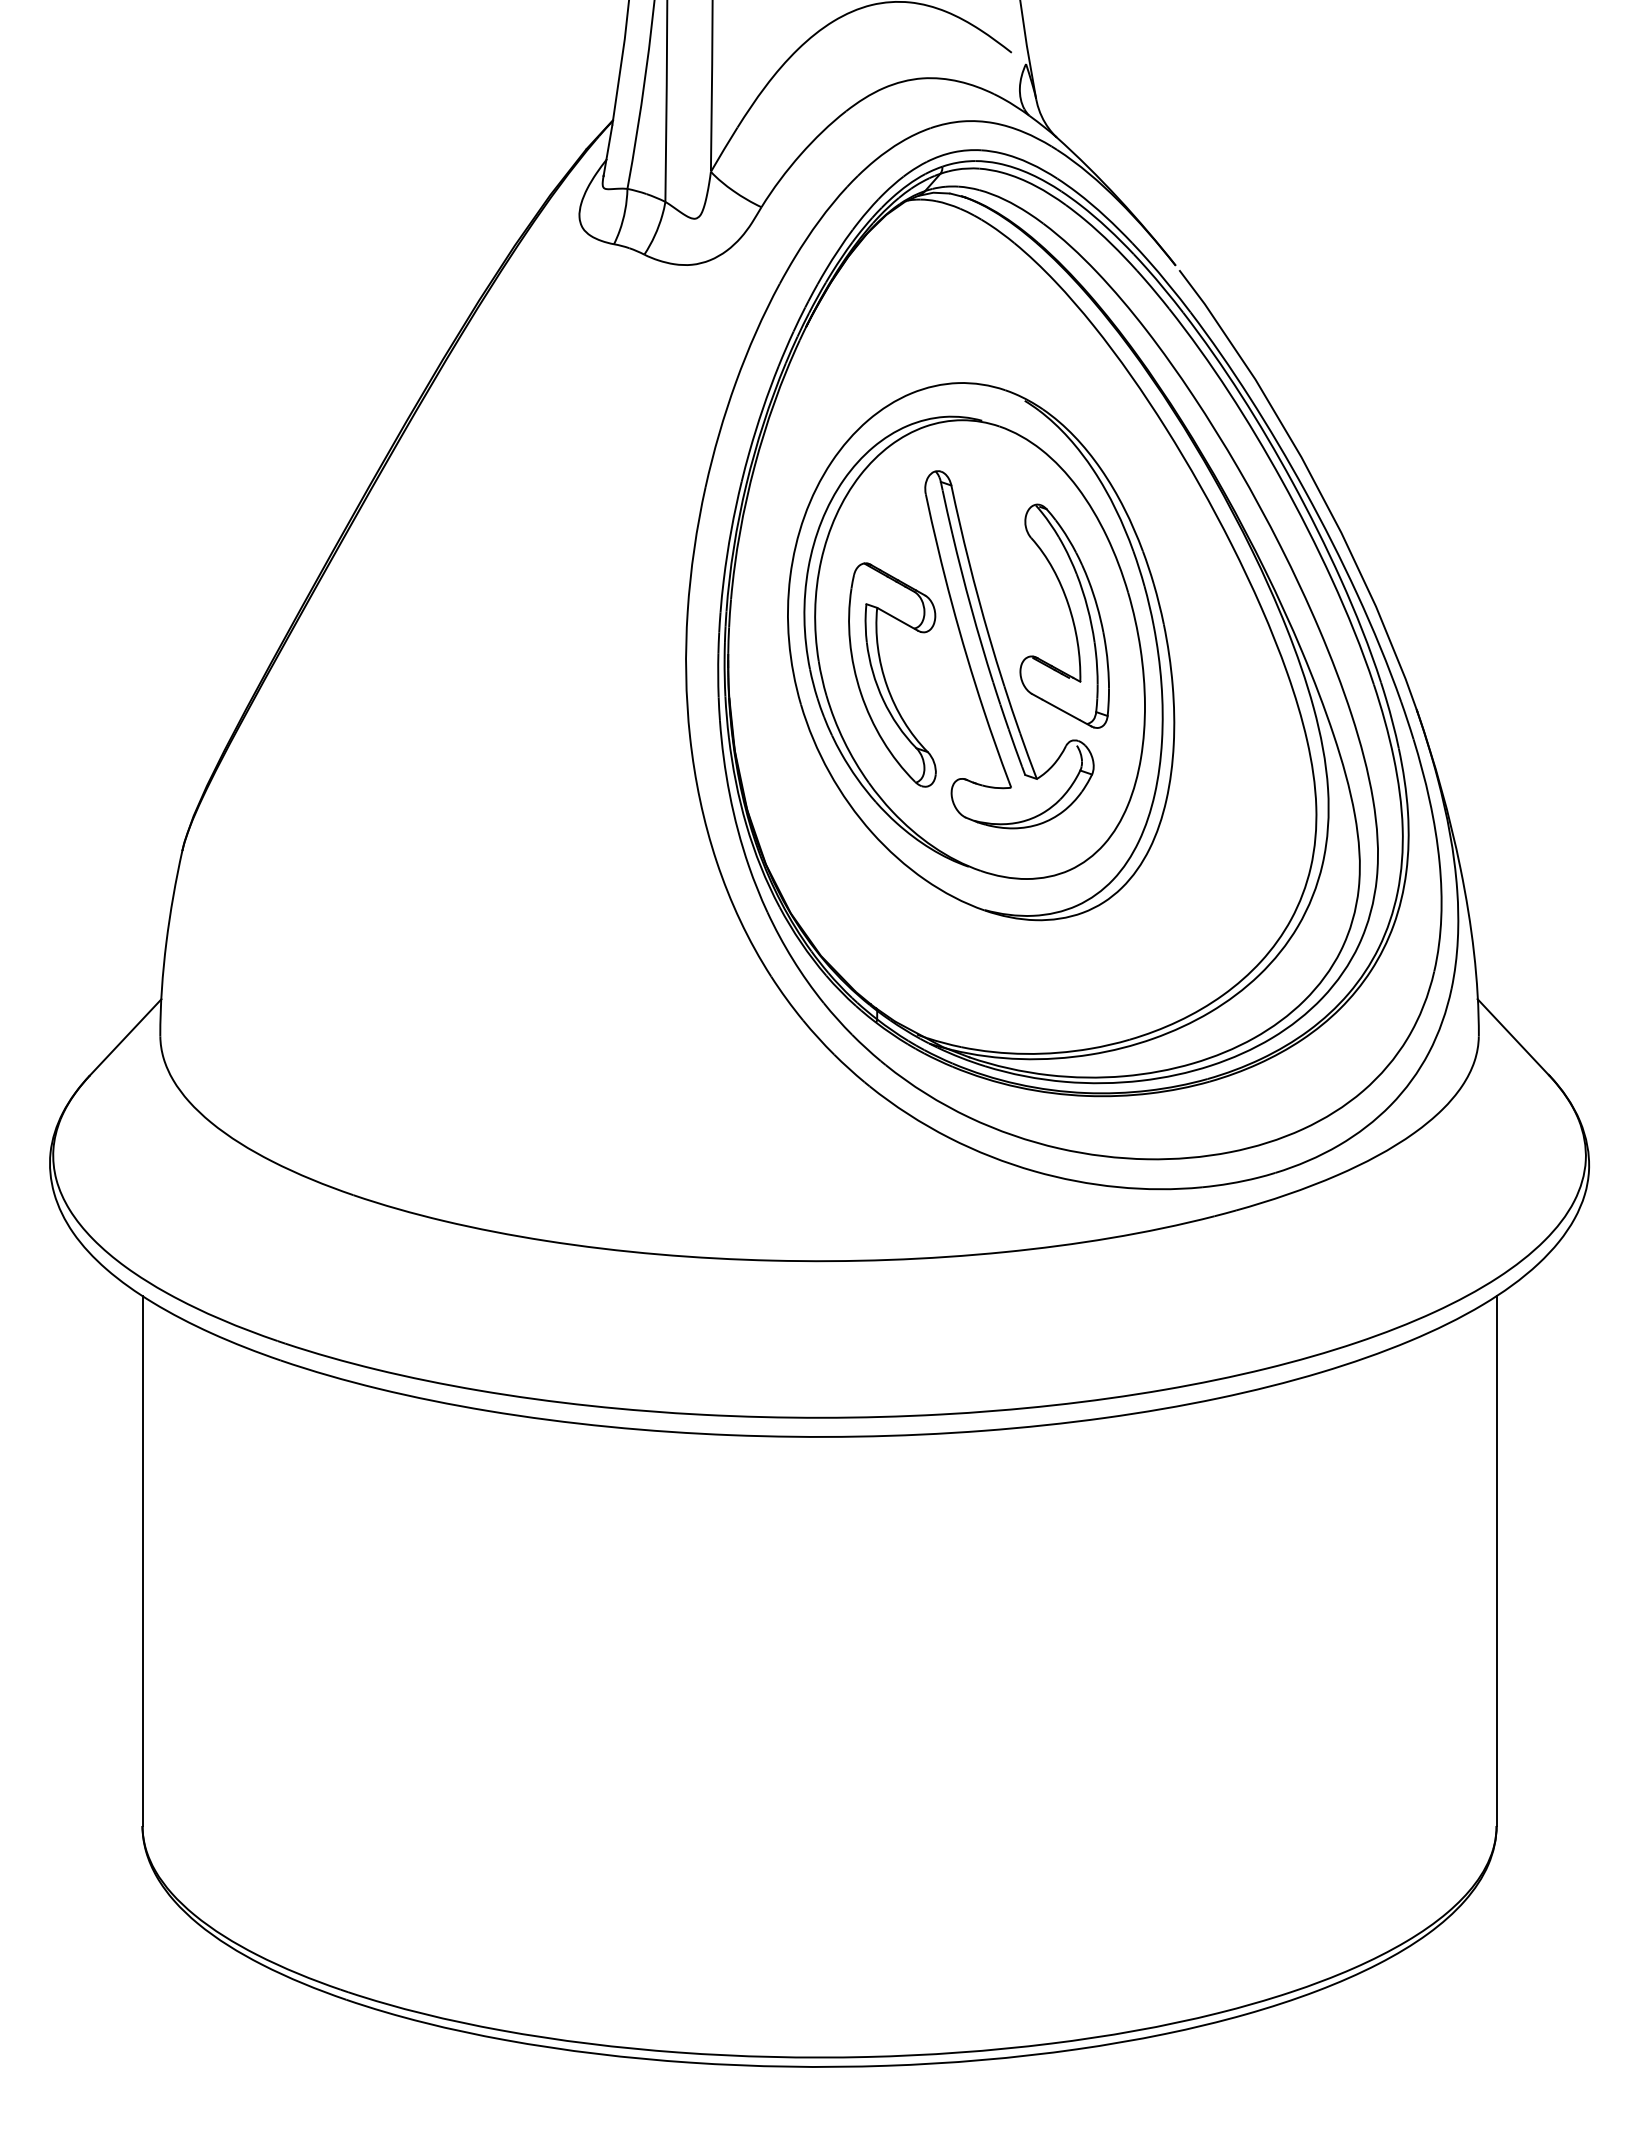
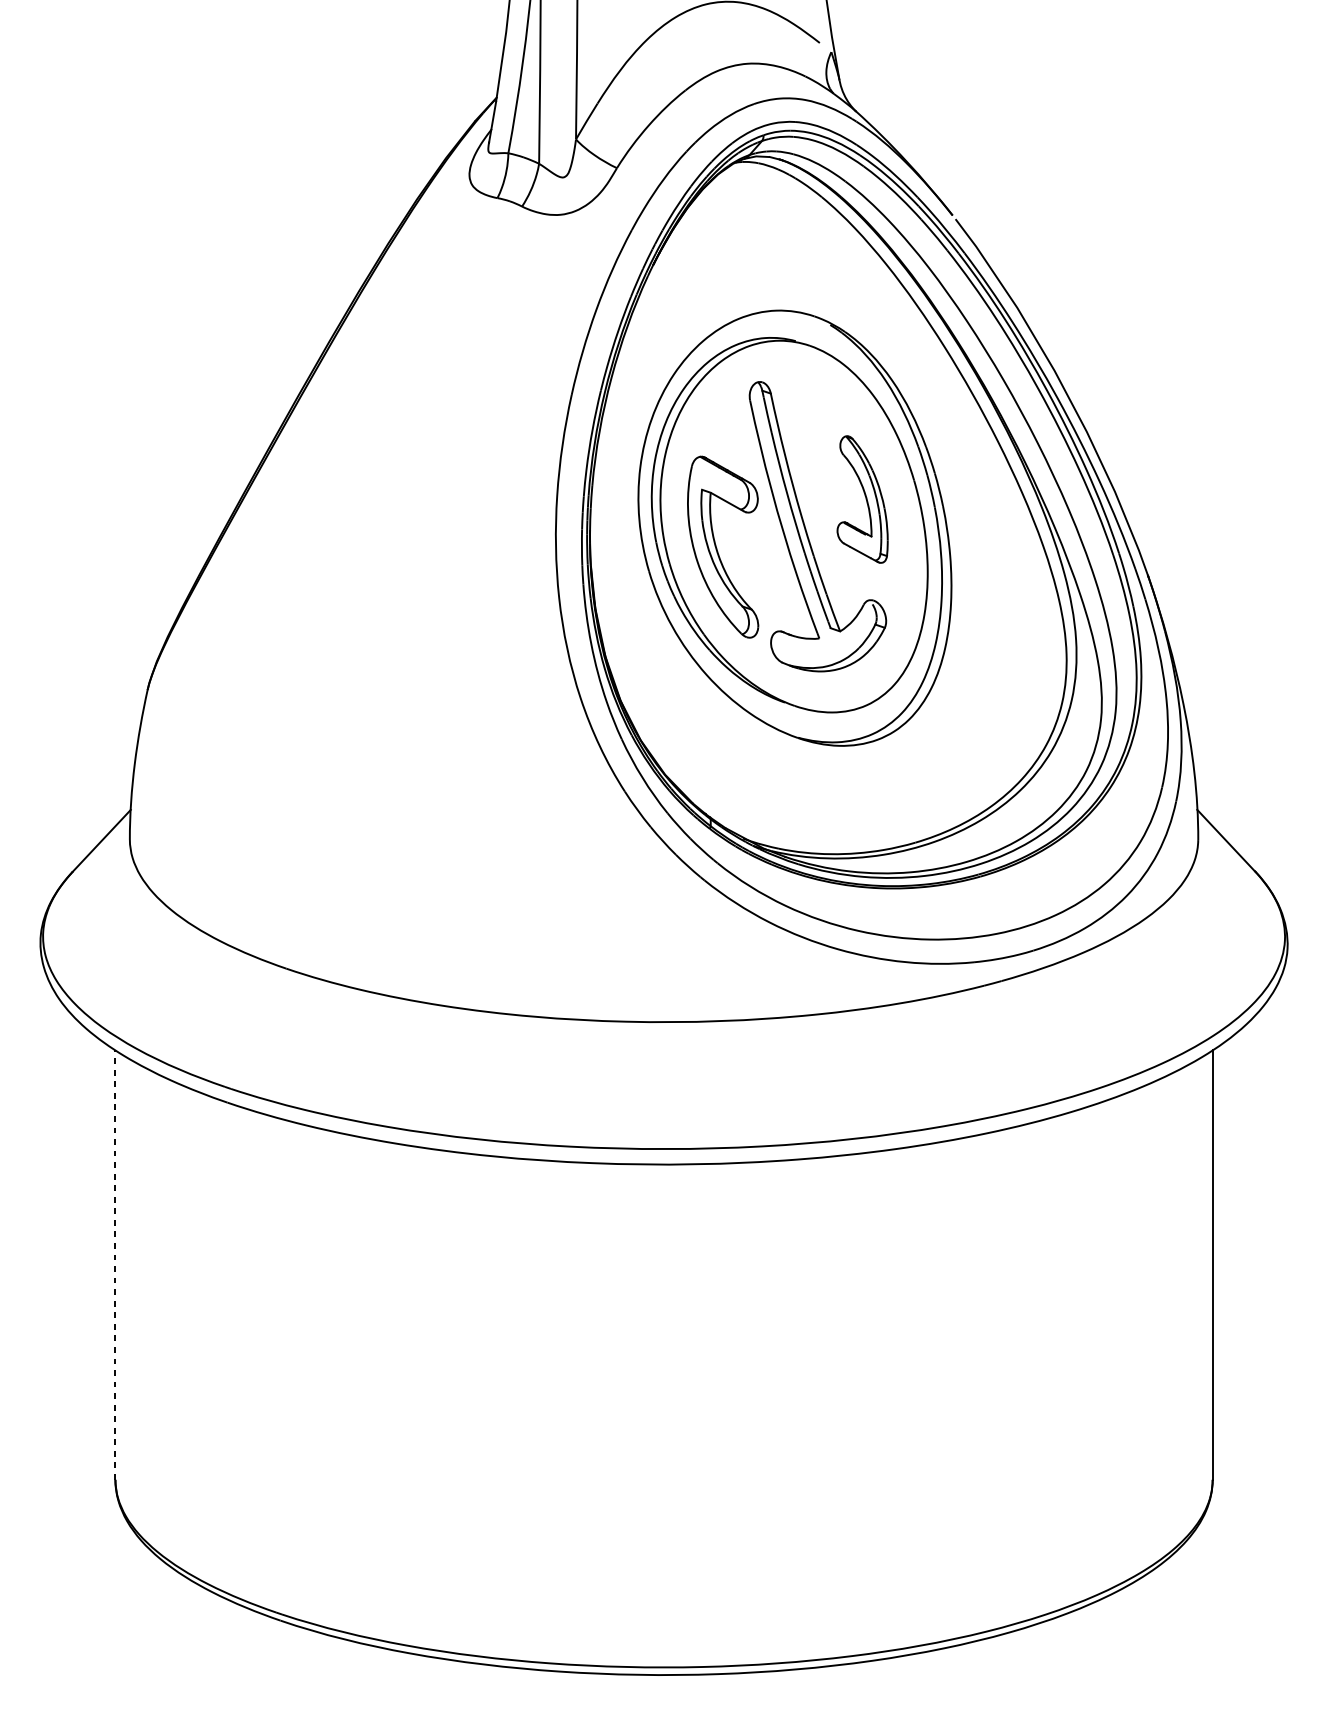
part: (1064, 615) -> (862, 498), size x0.7
line: (142, 1560) -> (115, 1264), solid -> dashed

